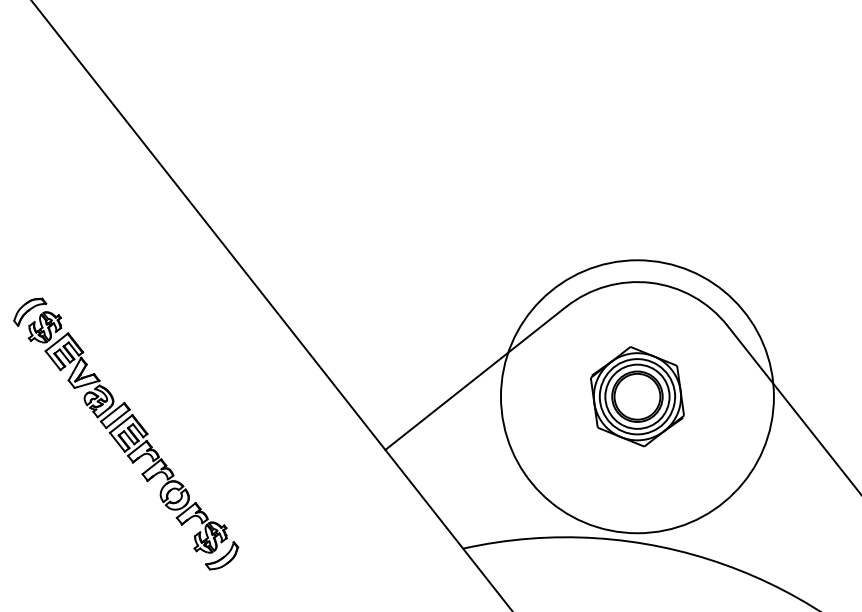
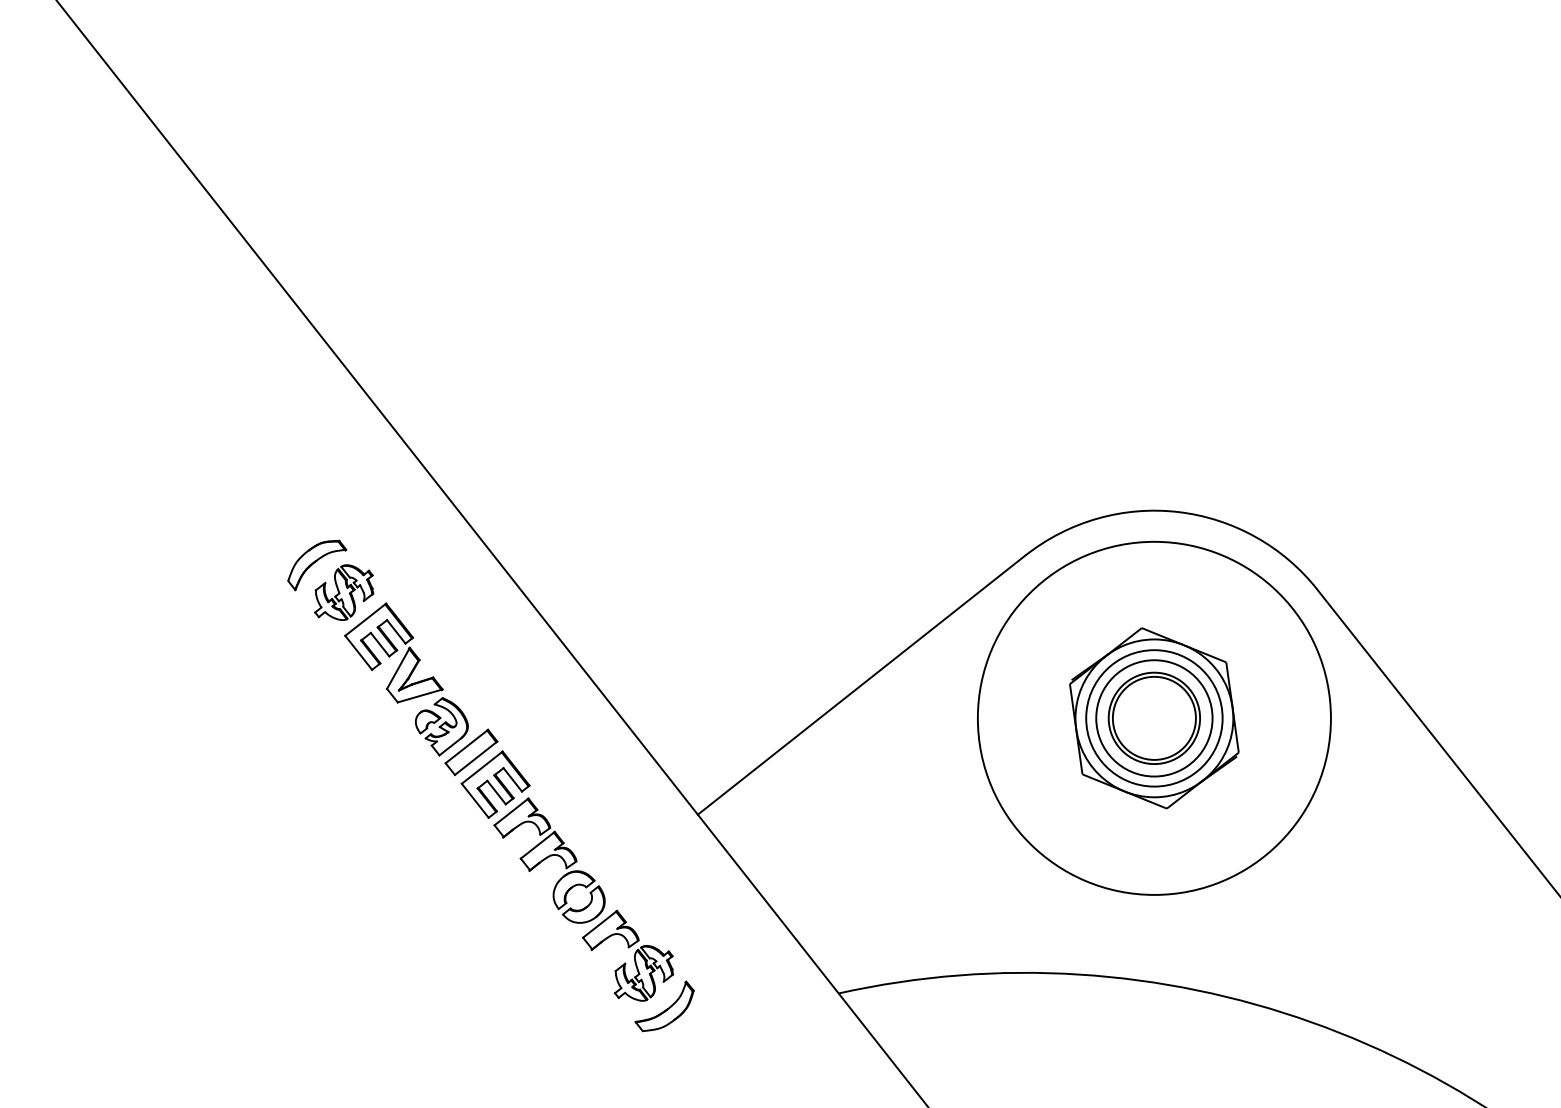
circle: (636, 396) -> (1152, 717), size x0.71
part: (126, 433) -> (491, 784), moved

